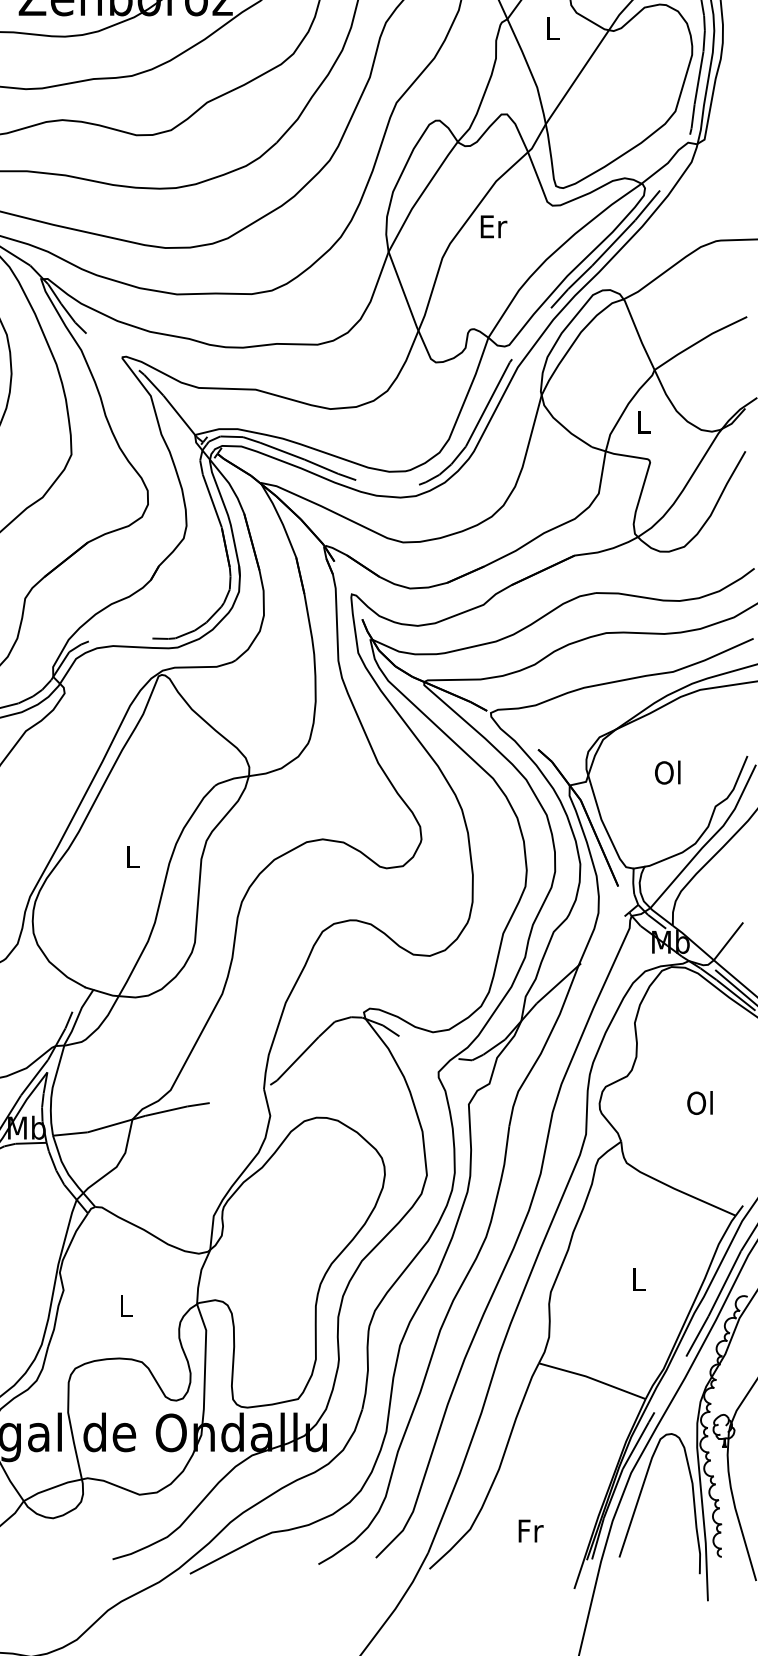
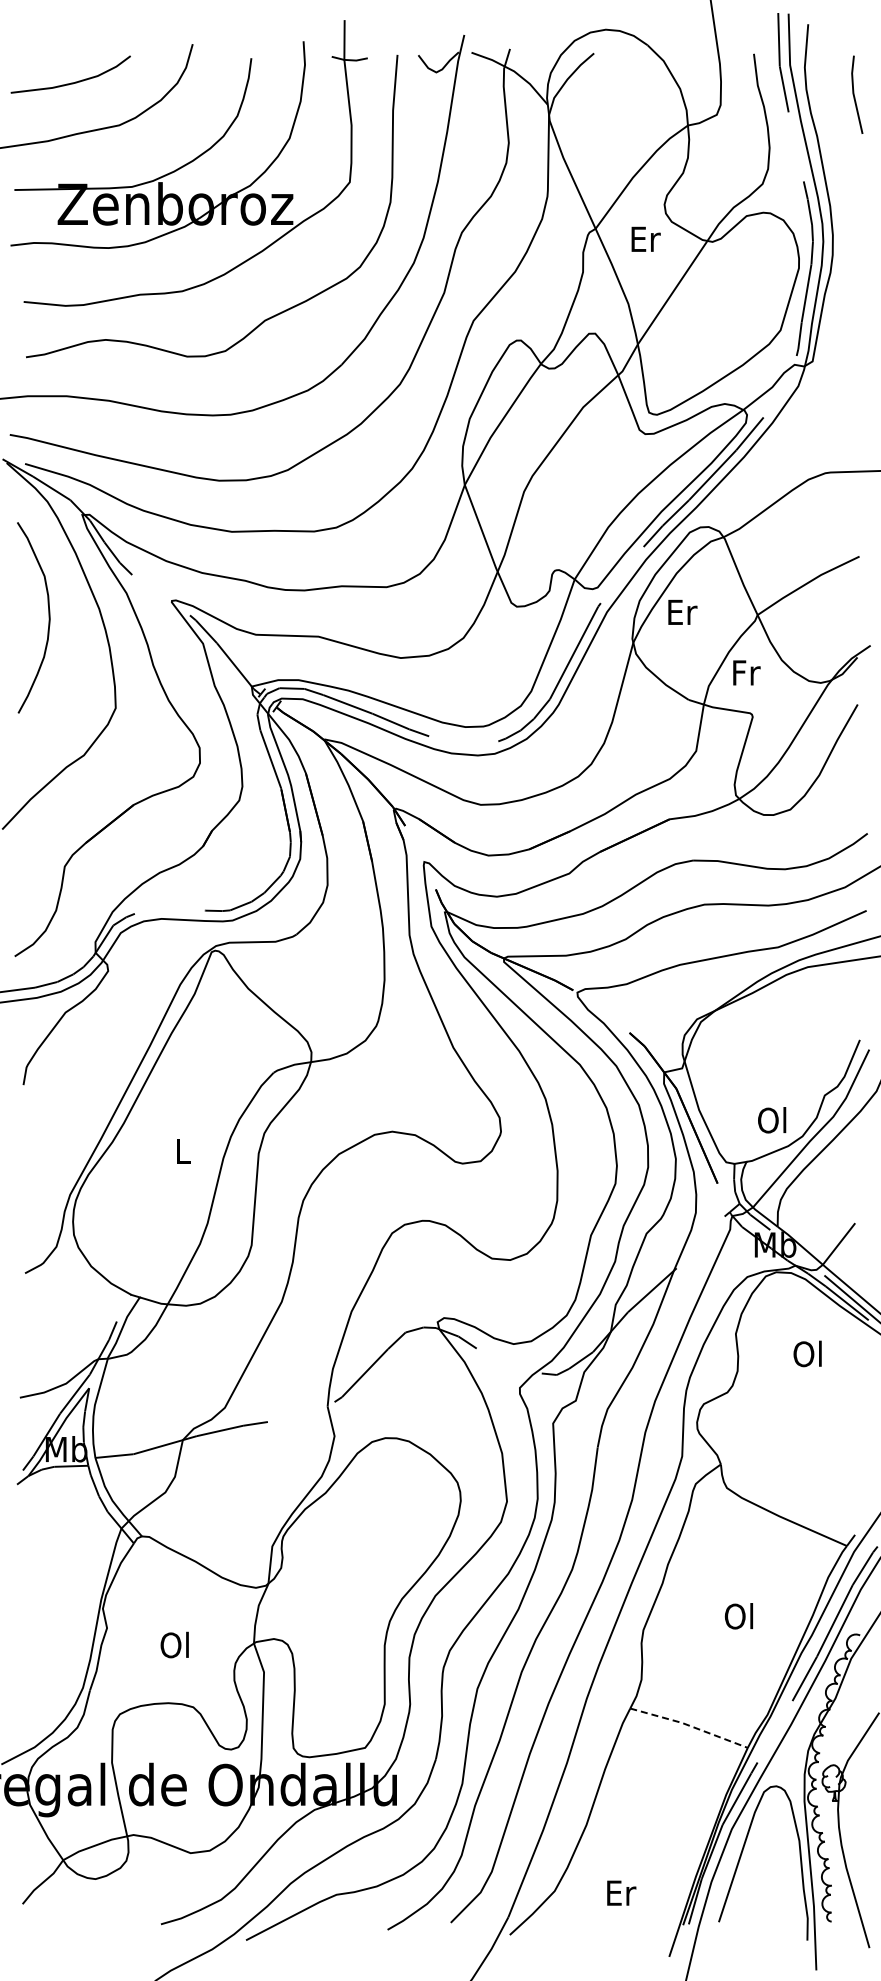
text: (552, 27) -> (645, 238), L -> Er
text: (493, 226) -> (682, 612), moved
text: (644, 422) -> (746, 672), L -> Fr
text: (668, 772) -> (772, 1120), moved
text: (699, 1102) -> (807, 1353), moved
text: (637, 1279) -> (738, 1616), L -> Ol
text: (124, 1305) -> (174, 1644), L -> Ol
line: (592, 1378) -> (689, 1725), solid -> dashed
text: (530, 1530) -> (621, 1892), Fr -> Er

